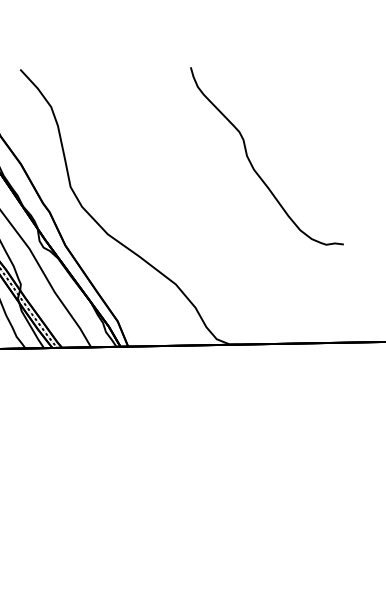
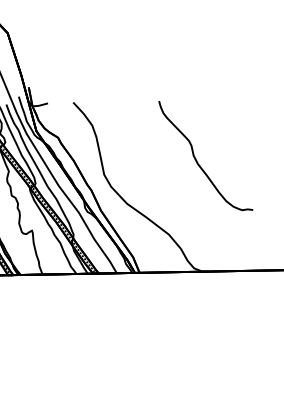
curve: (253, 163) -> (197, 160), moved

